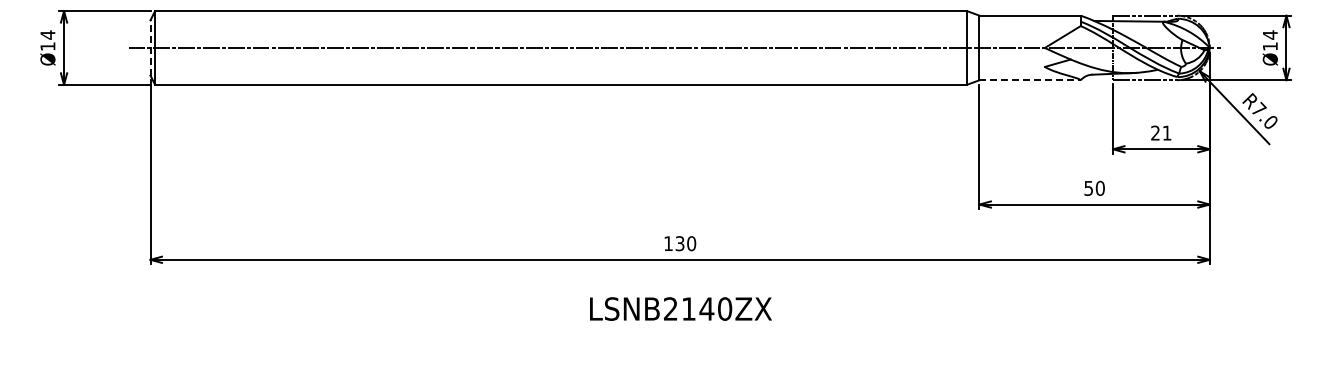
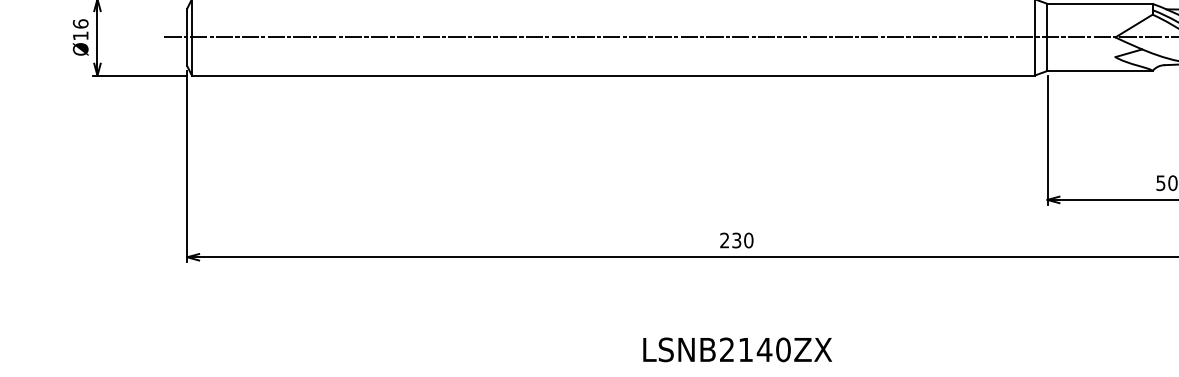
text: (47, 34) -> (80, 23), Ø14 -> Ø16
line: (150, 47) -> (187, 36), dashed -> solid
line: (1030, 80) -> (1100, 71), dashed -> solid
text: (668, 243) -> (724, 240), 130 -> 230
text: (680, 308) -> (737, 349), moved

